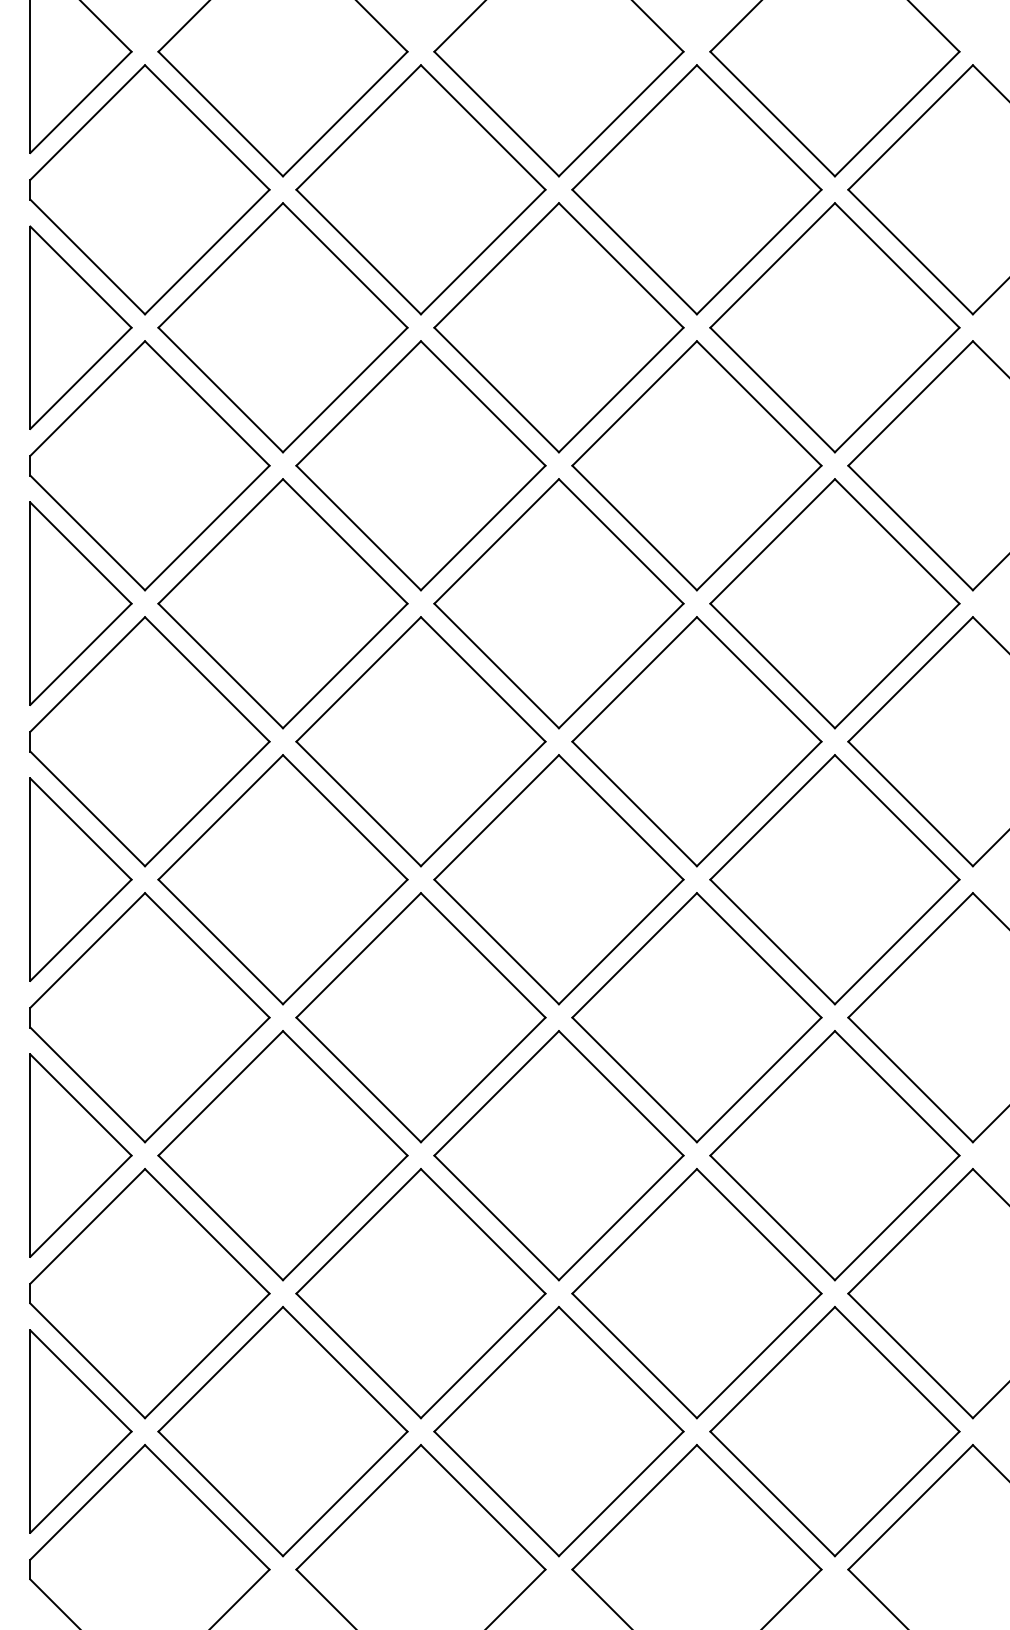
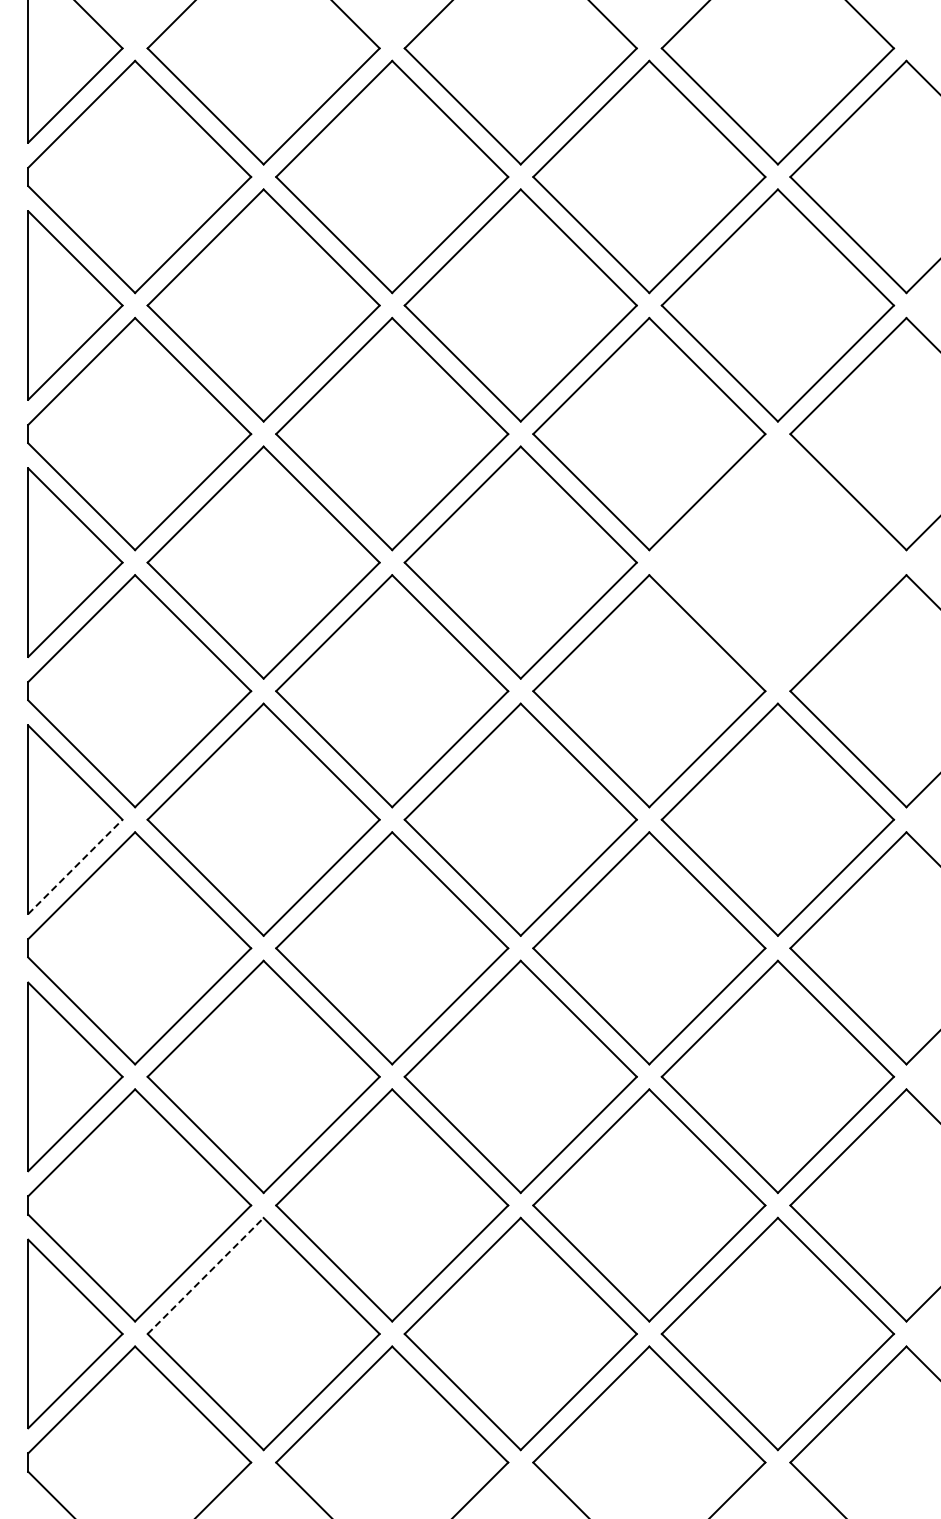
part: (834, 603) -> (777, 562), removed
line: (81, 929) -> (75, 866), solid -> dashed
line: (221, 1368) -> (206, 1275), solid -> dashed

